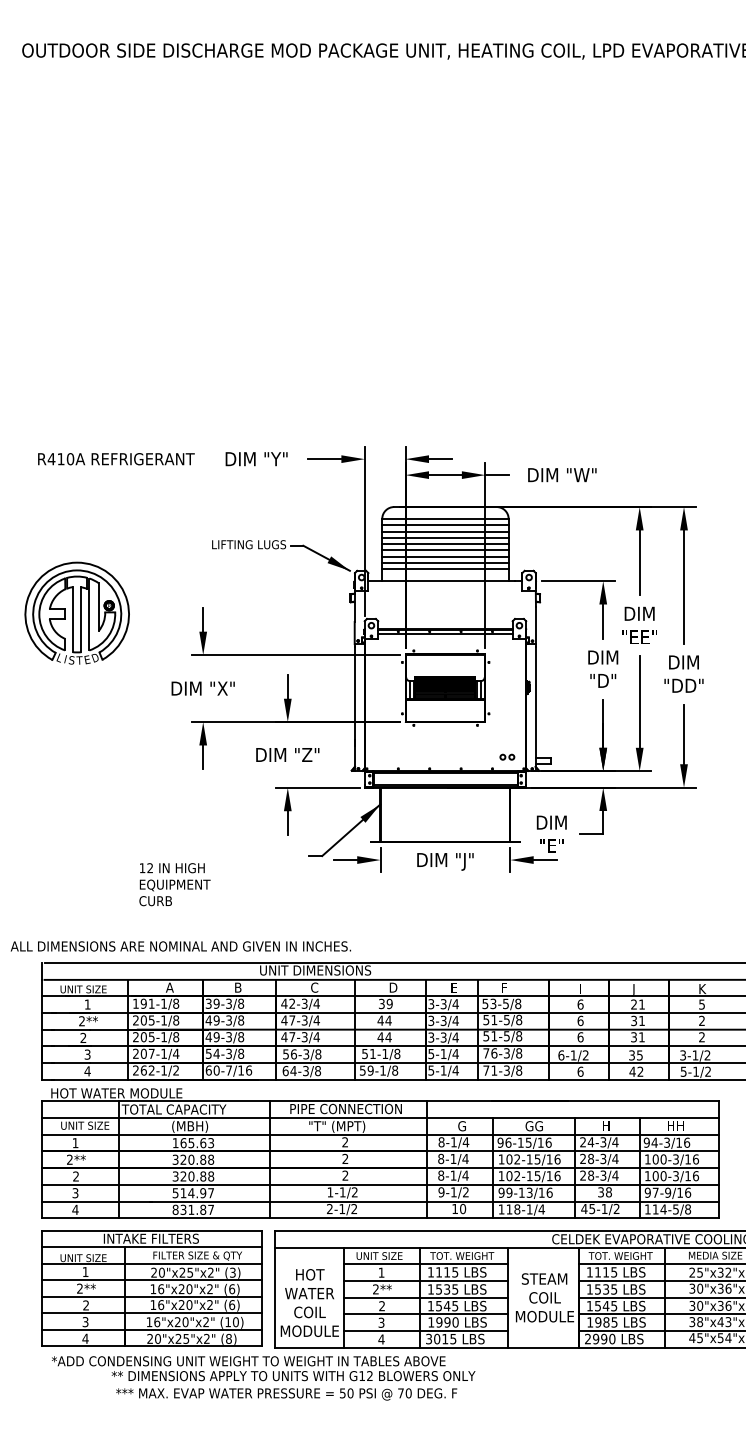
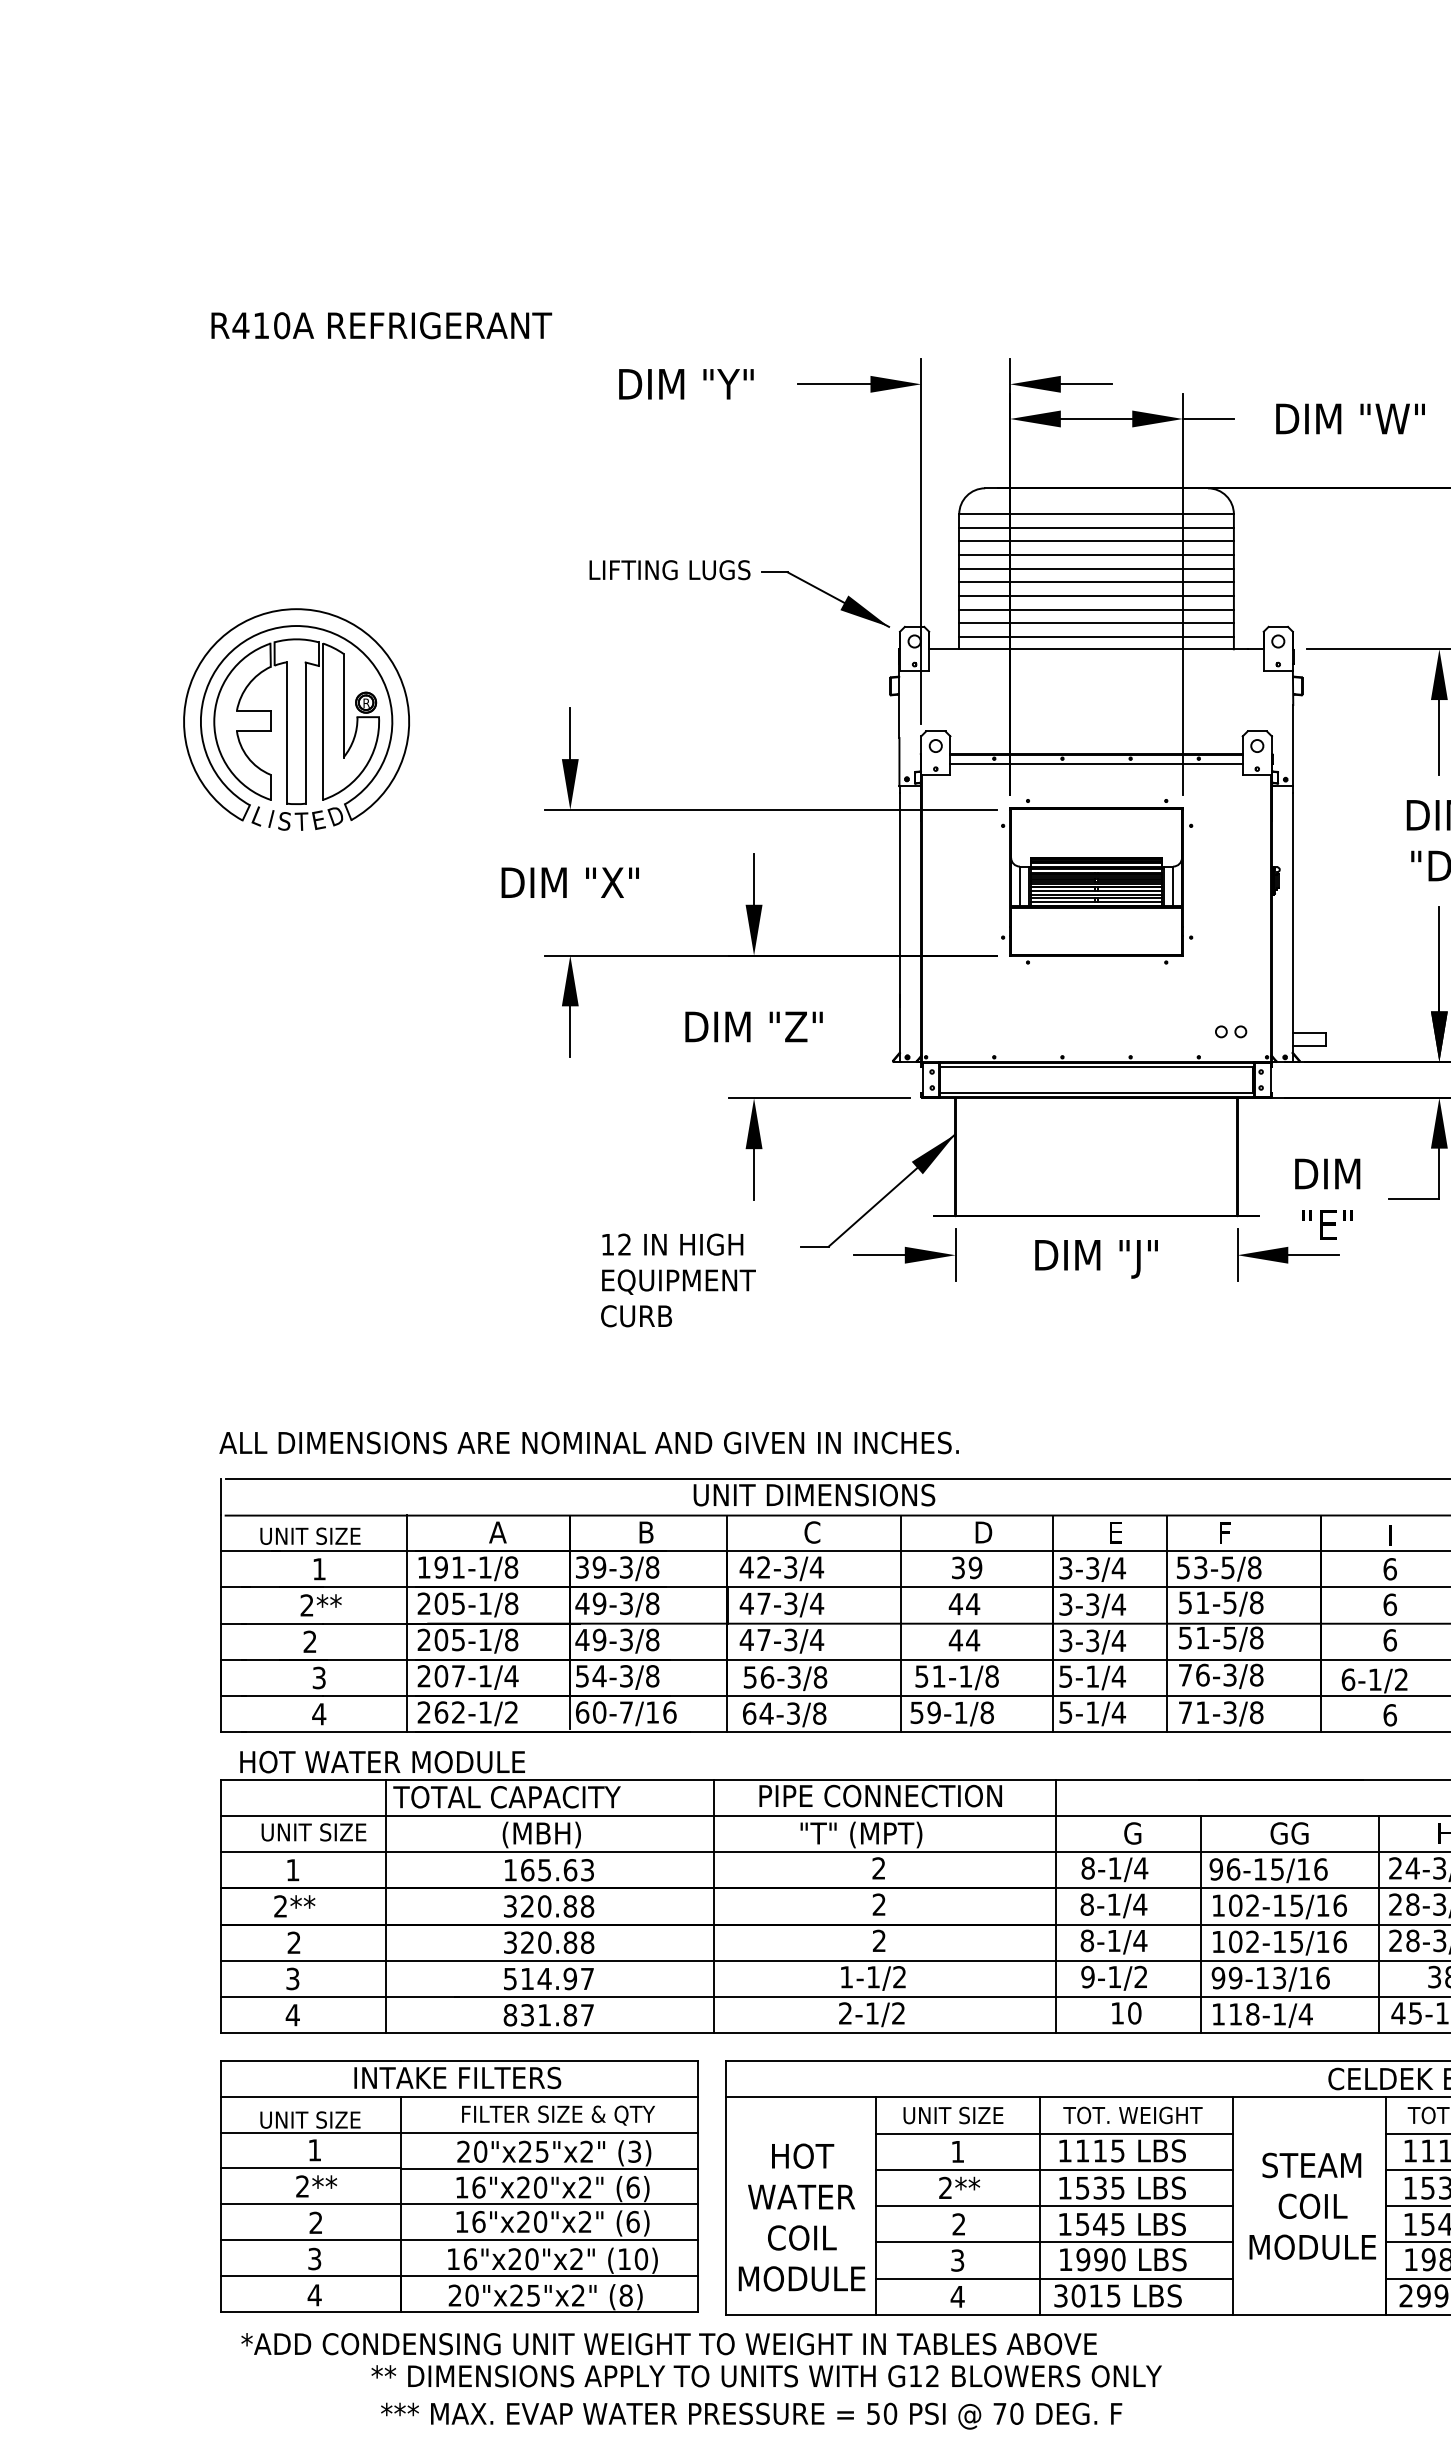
text: (116, 459) -> (381, 326), moved
line: (445, 575) -> (1096, 637), added
text: (174, 884) -> (677, 1280), moved
text: (180, 946) -> (588, 1443), moved

